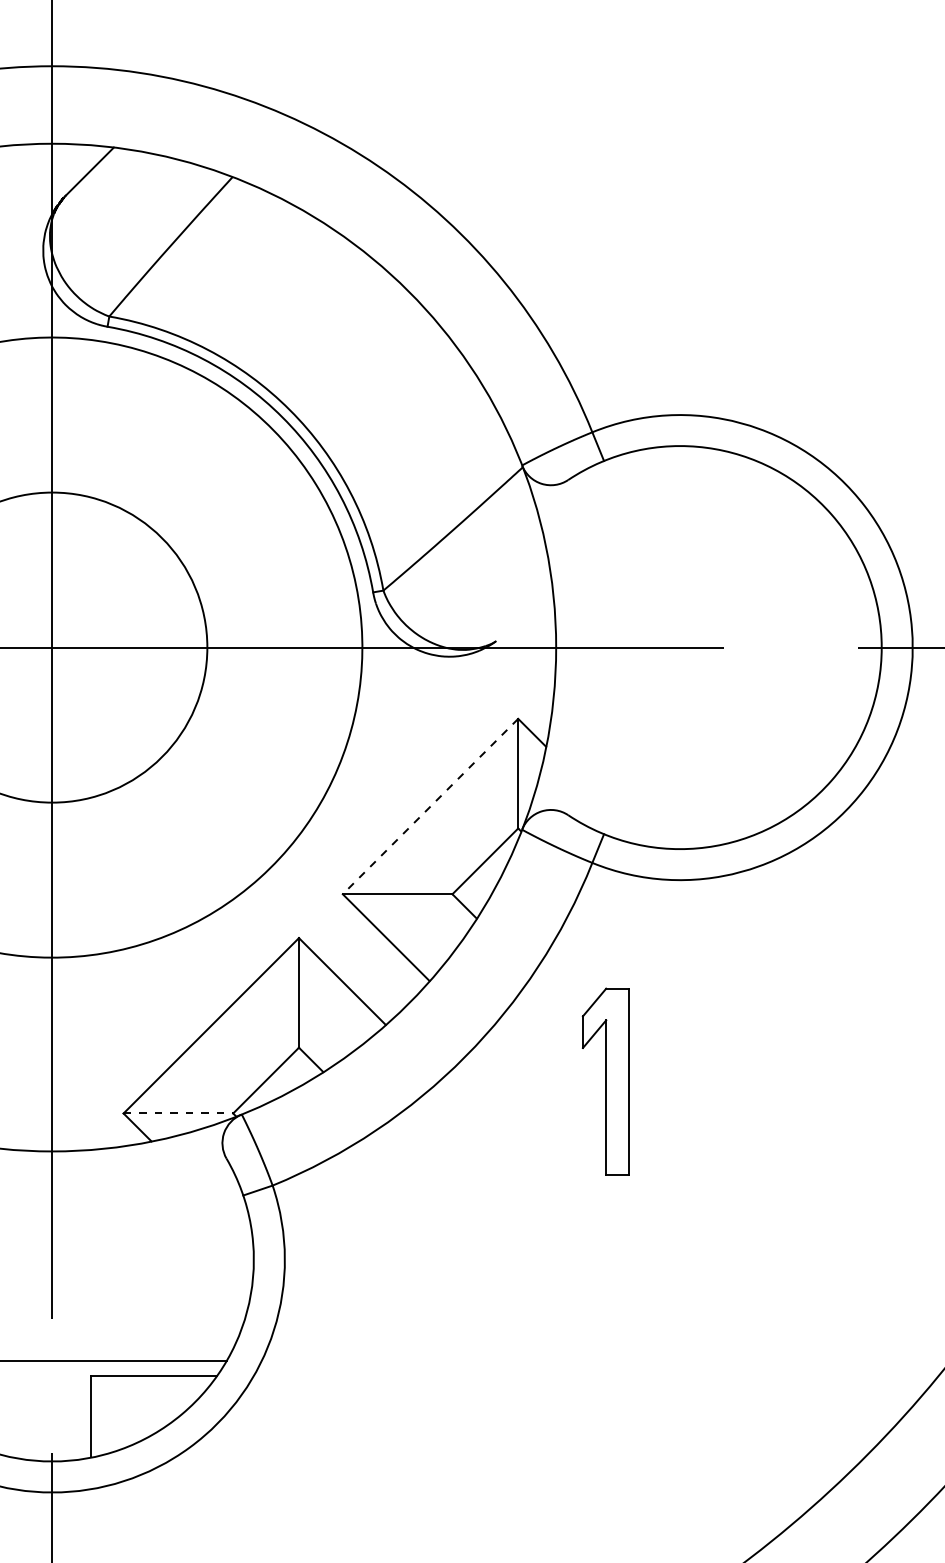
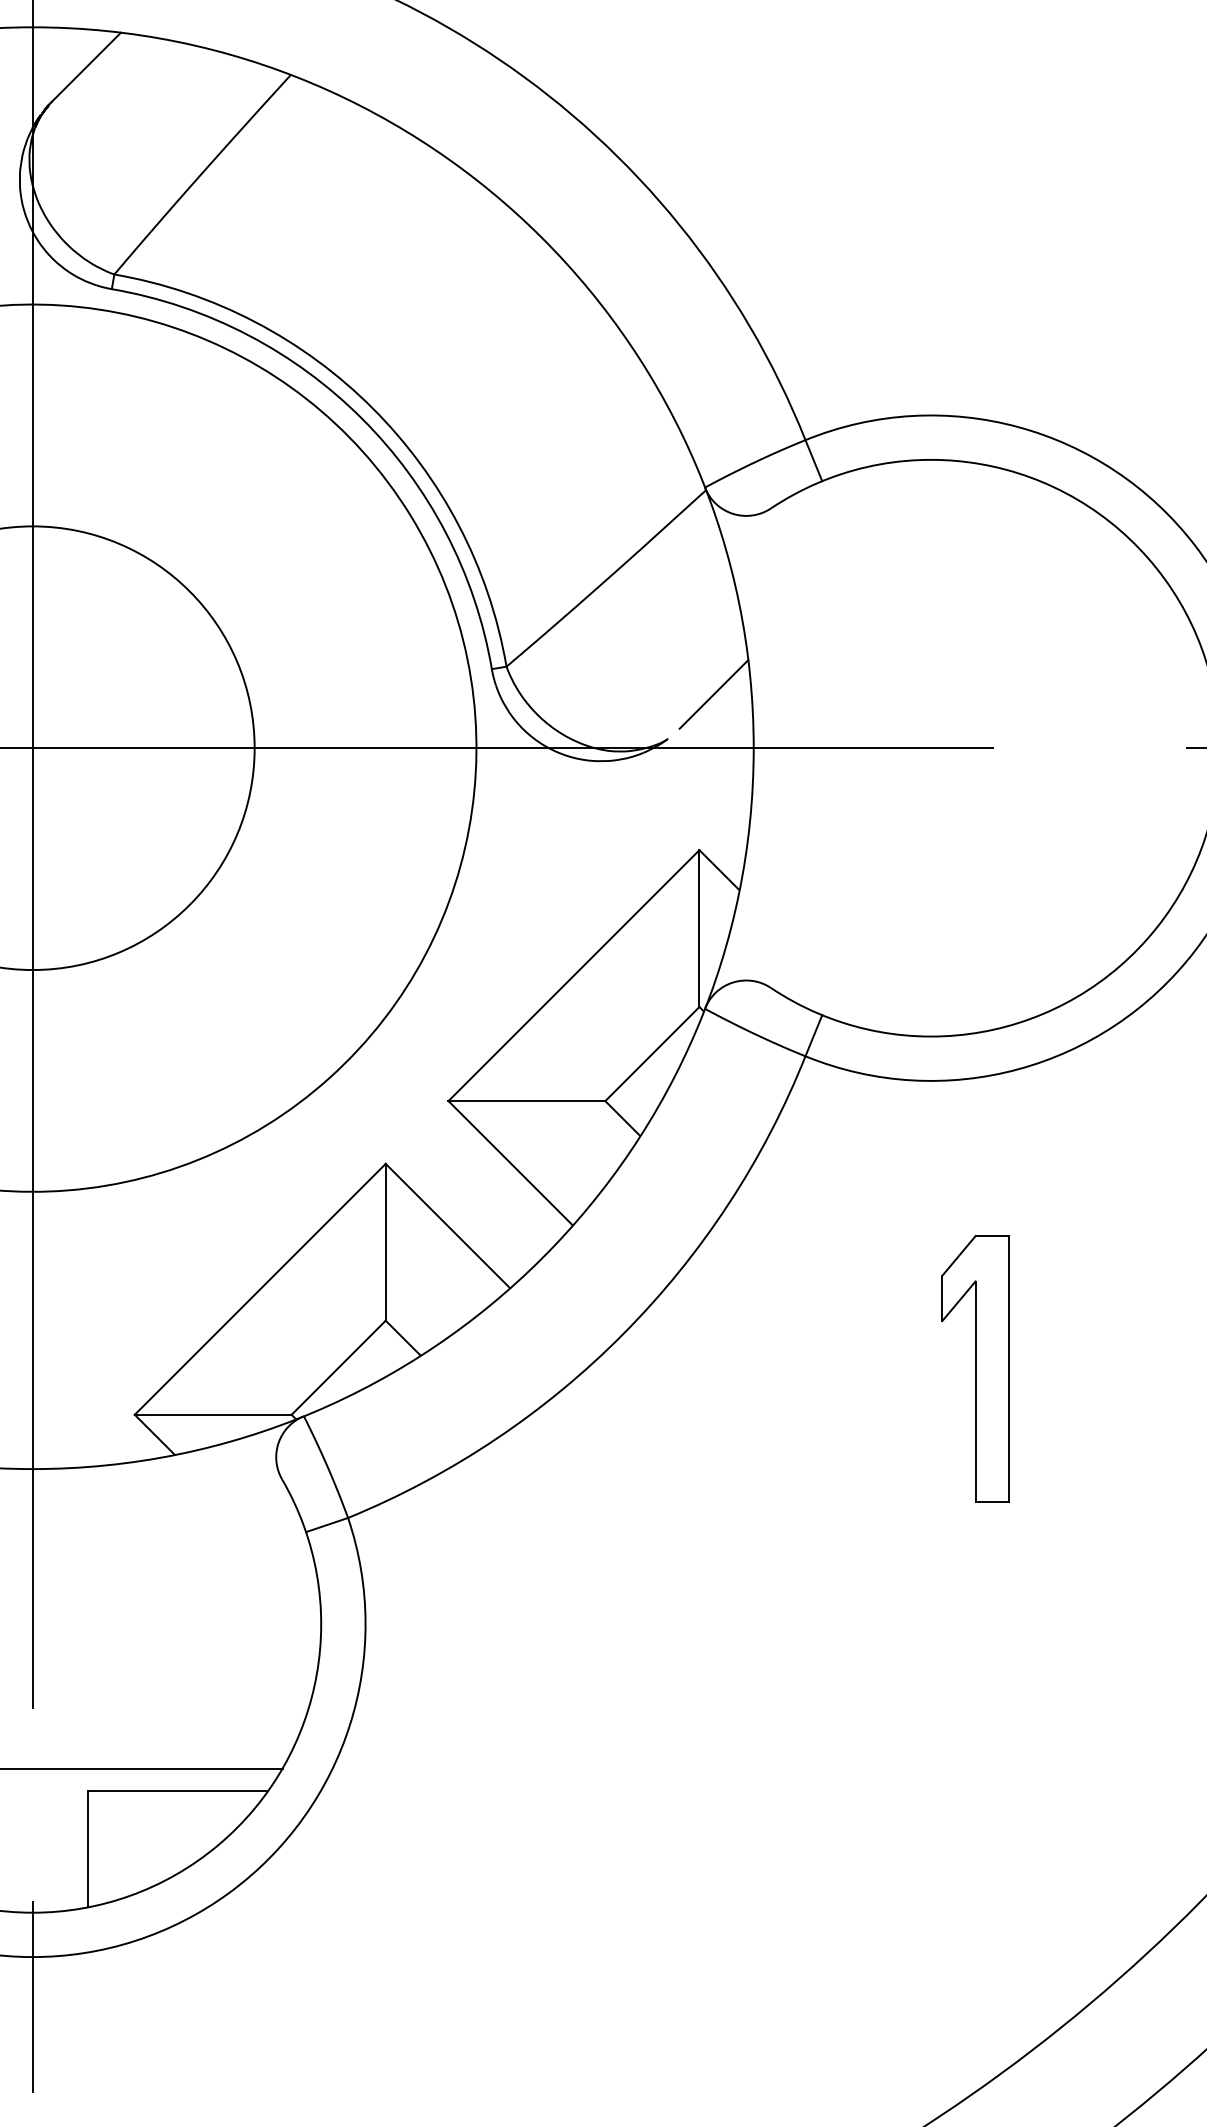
line: (528, 610) -> (714, 695), added
line: (430, 806) -> (573, 975), dashed -> solid
part: (605, 1081) -> (974, 1369), moved
line: (178, 1113) -> (213, 1414), dashed -> solid

